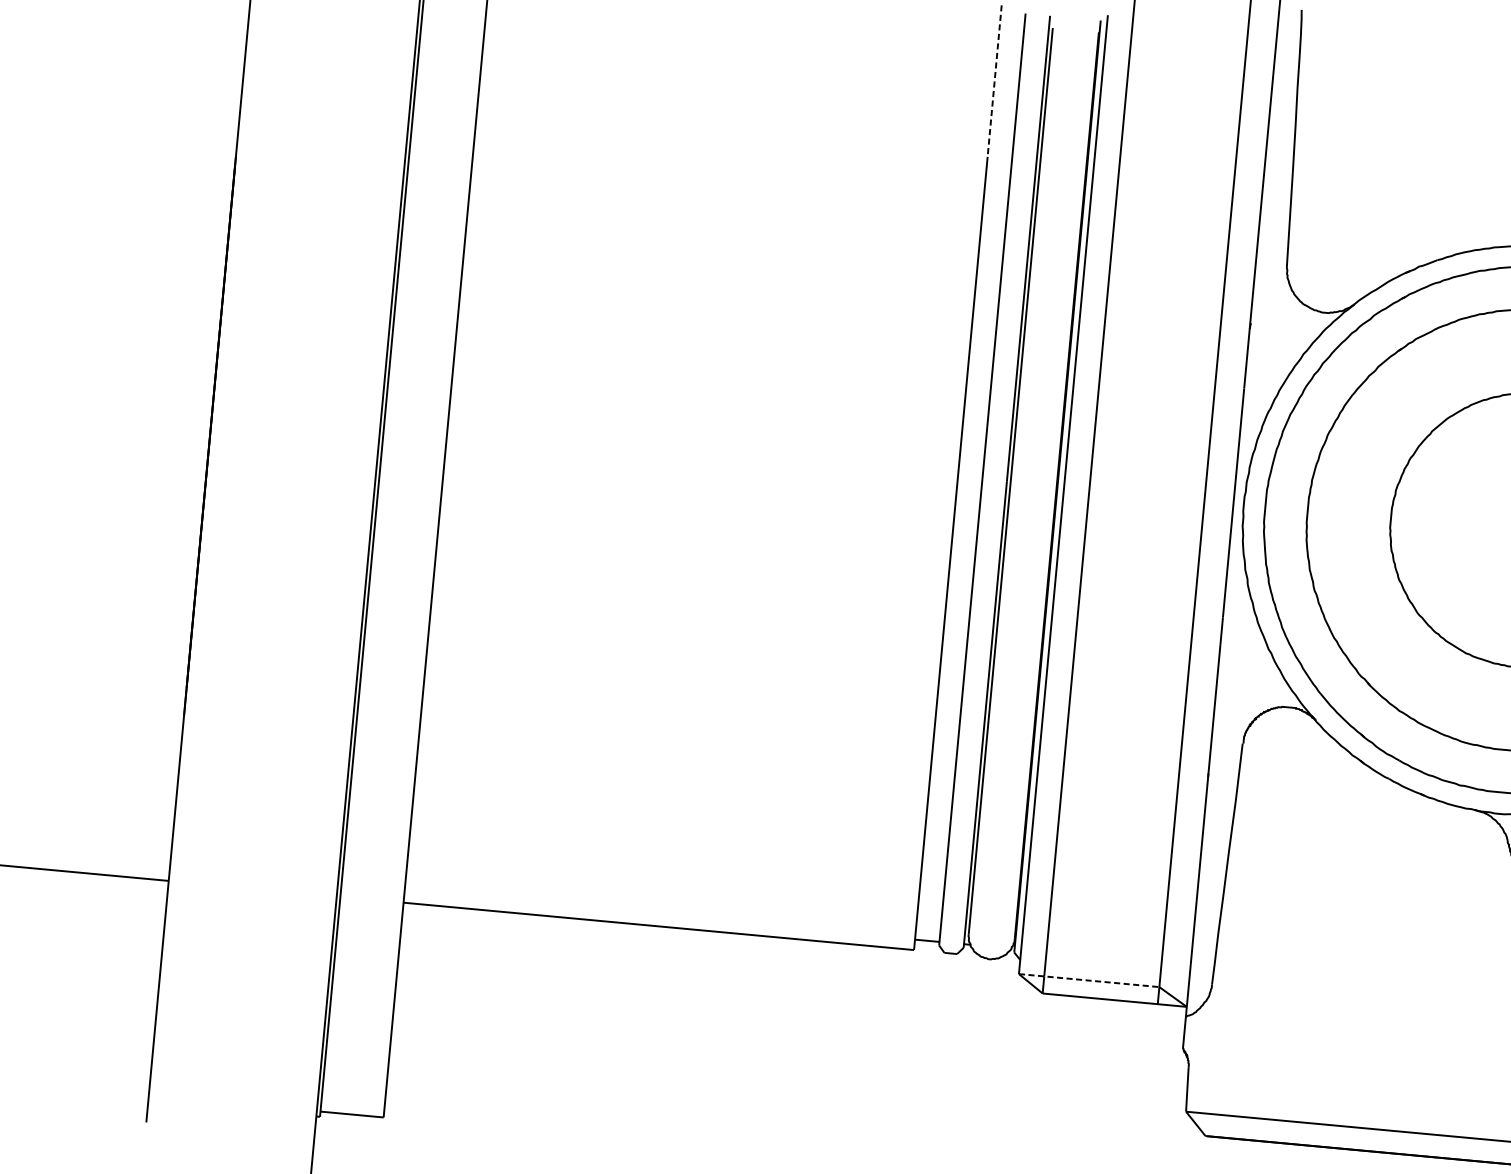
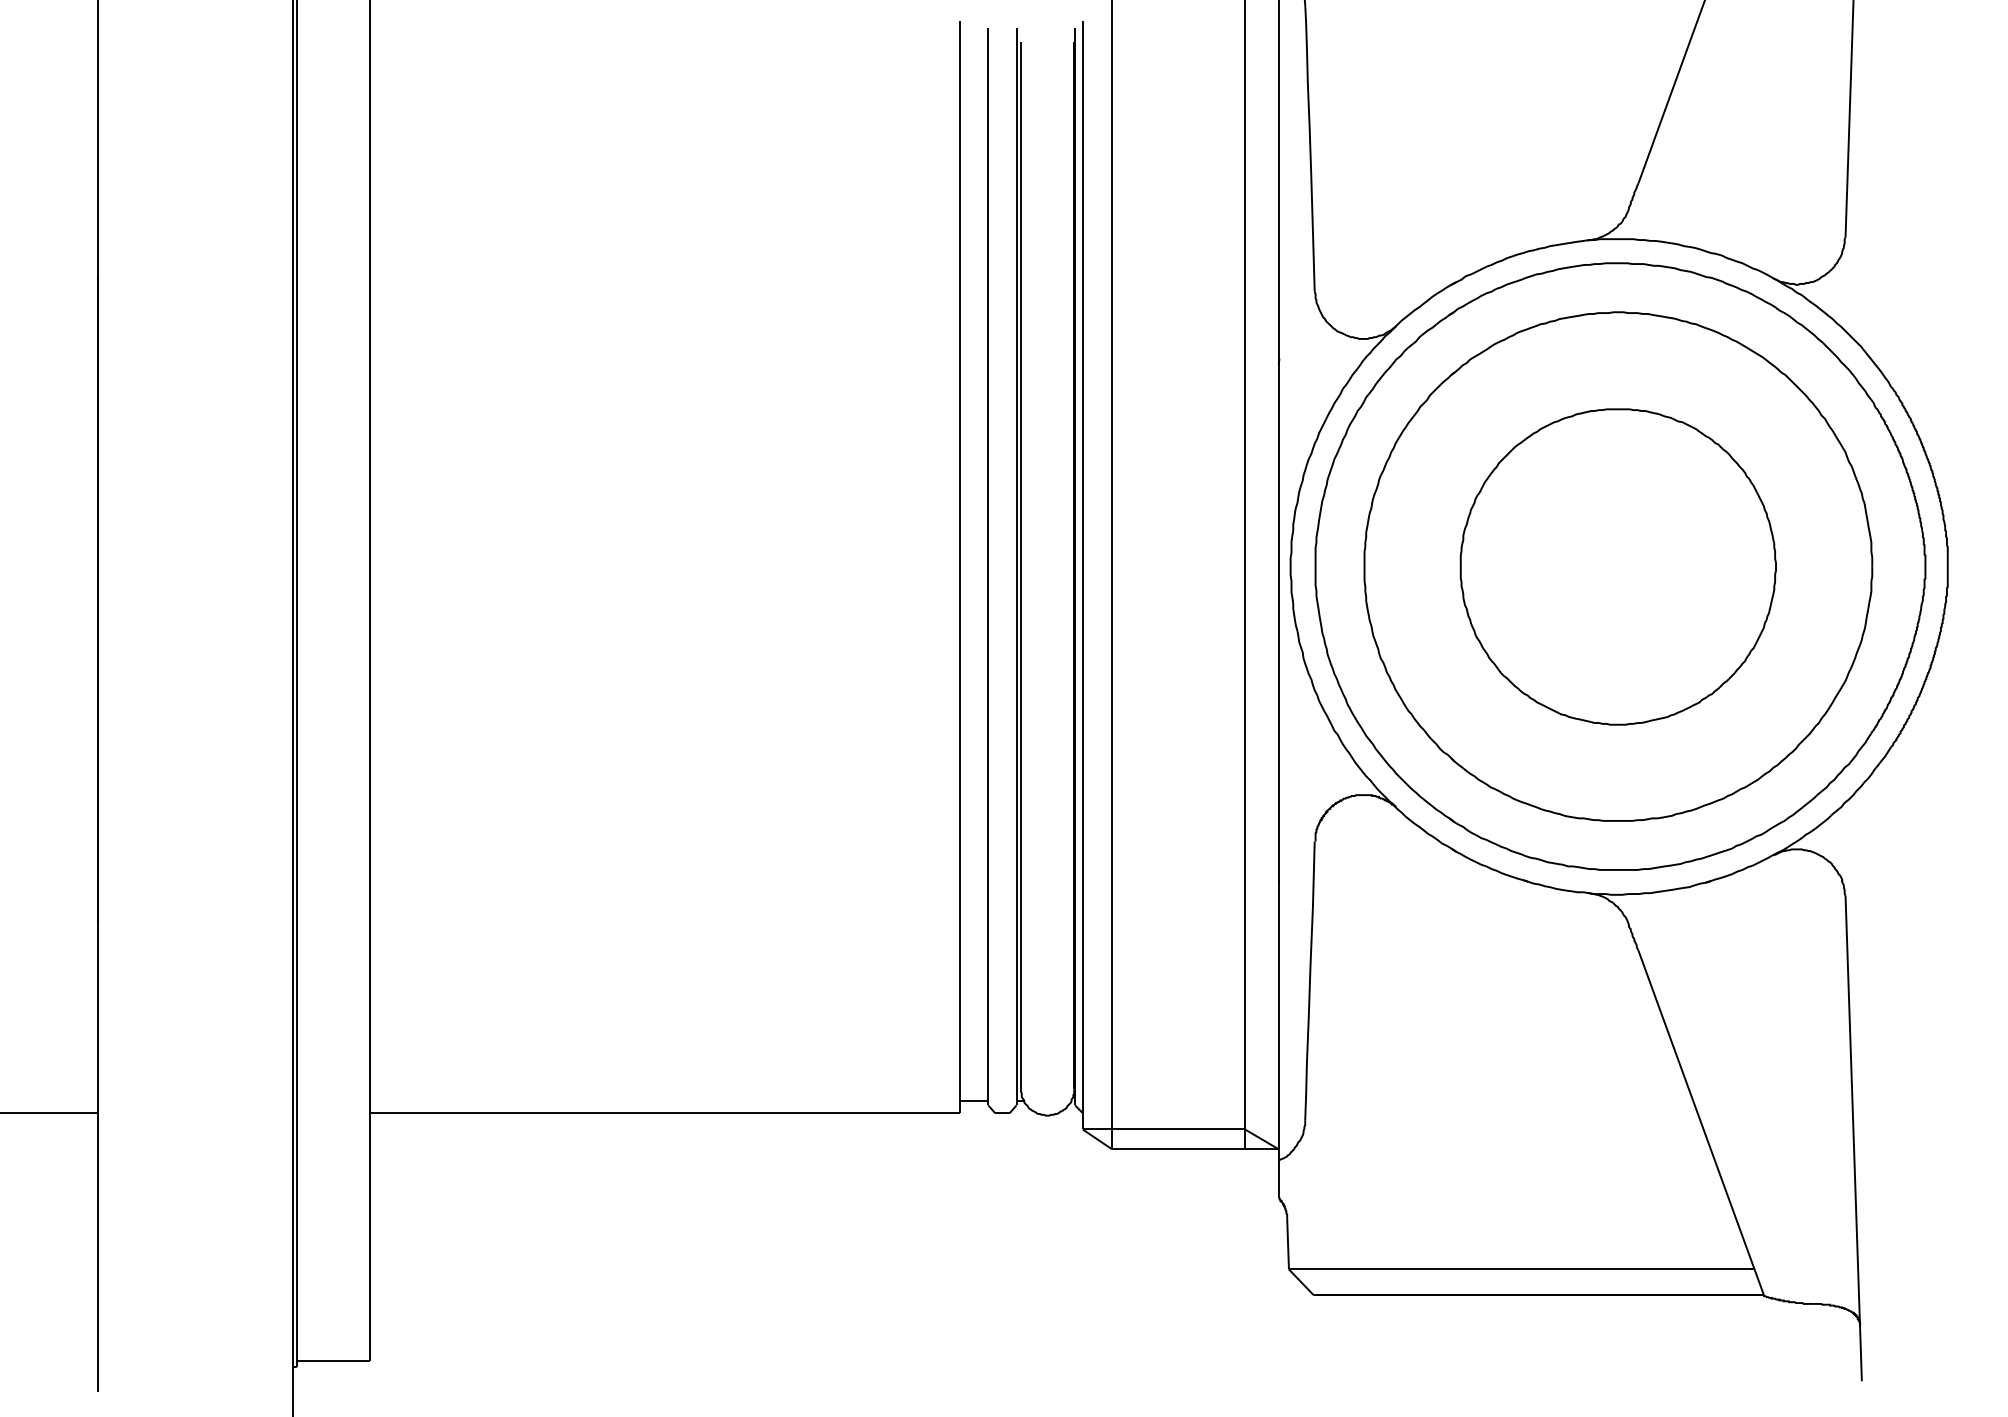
line: (994, 81) -> (959, 108), dashed -> solid
line: (1089, 980) -> (1164, 1129), dashed -> solid

